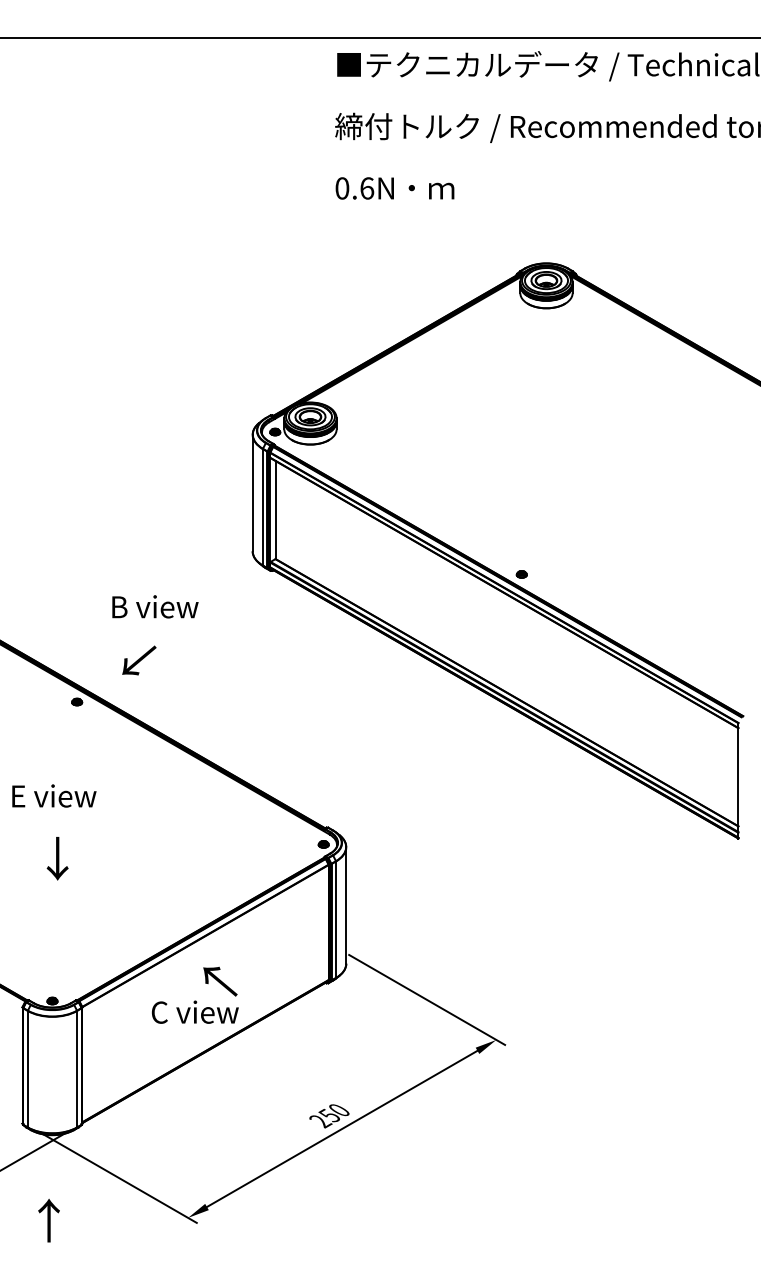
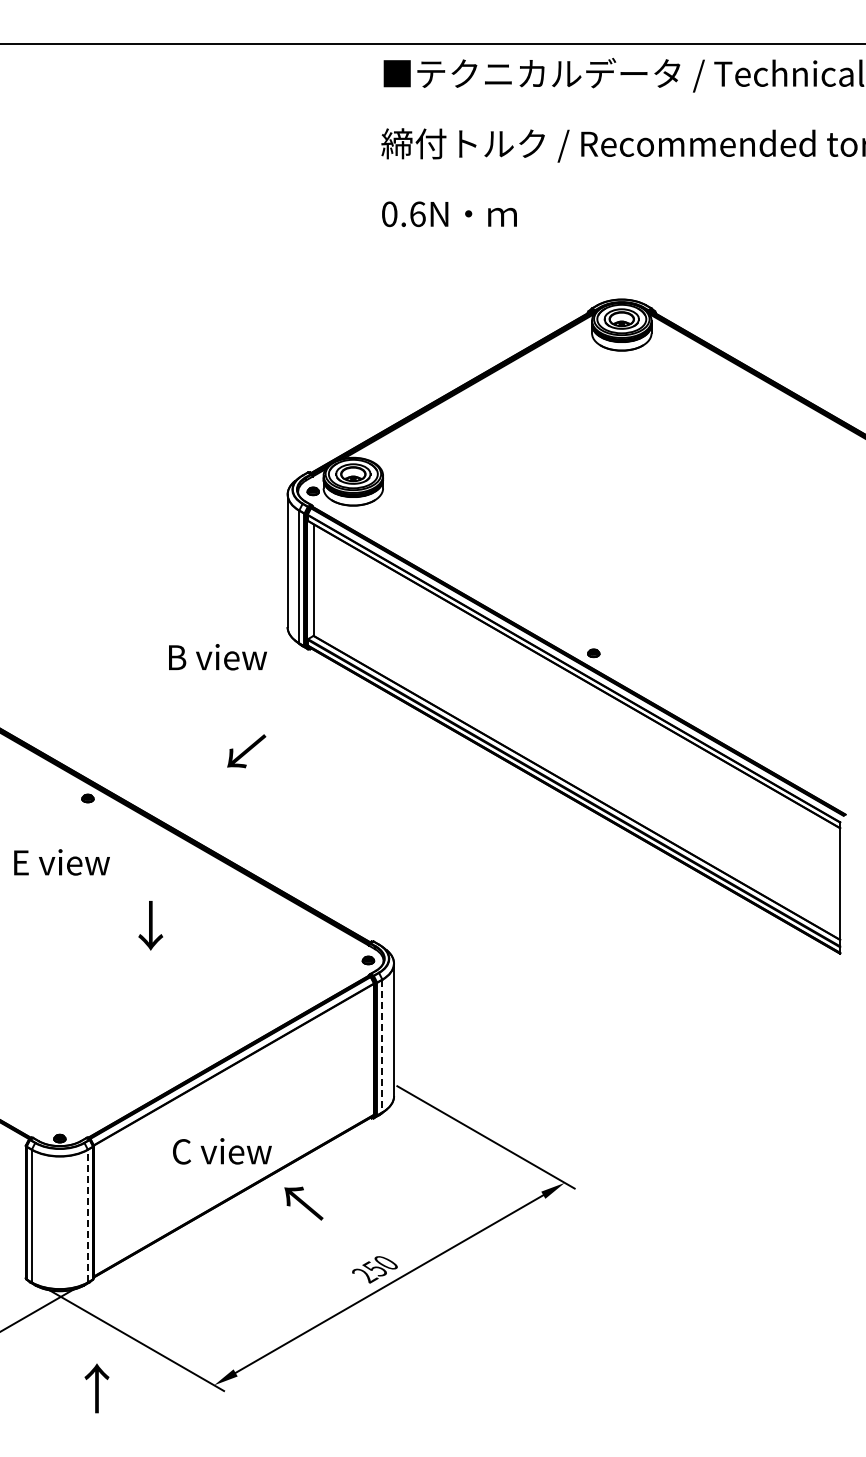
text: (155, 607) -> (217, 657), moved
text: (139, 660) -> (246, 751), moved
text: (53, 796) -> (61, 862), moved
text: (57, 858) -> (150, 925), moved
line: (336, 920) -> (382, 1046), solid -> dashed
text: (220, 981) -> (303, 1203), moved
line: (76, 1068) -> (87, 1215), solid -> dashed
text: (48, 1220) -> (96, 1388), moved

